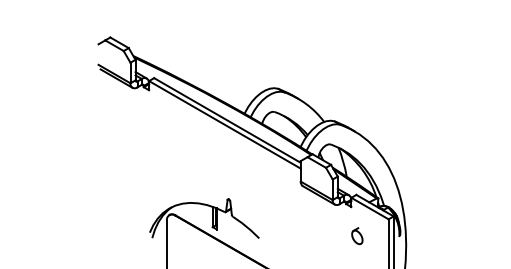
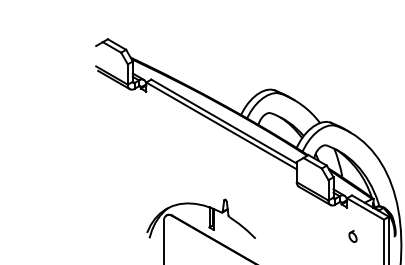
part: (357, 236) -> (353, 236), size x0.7

